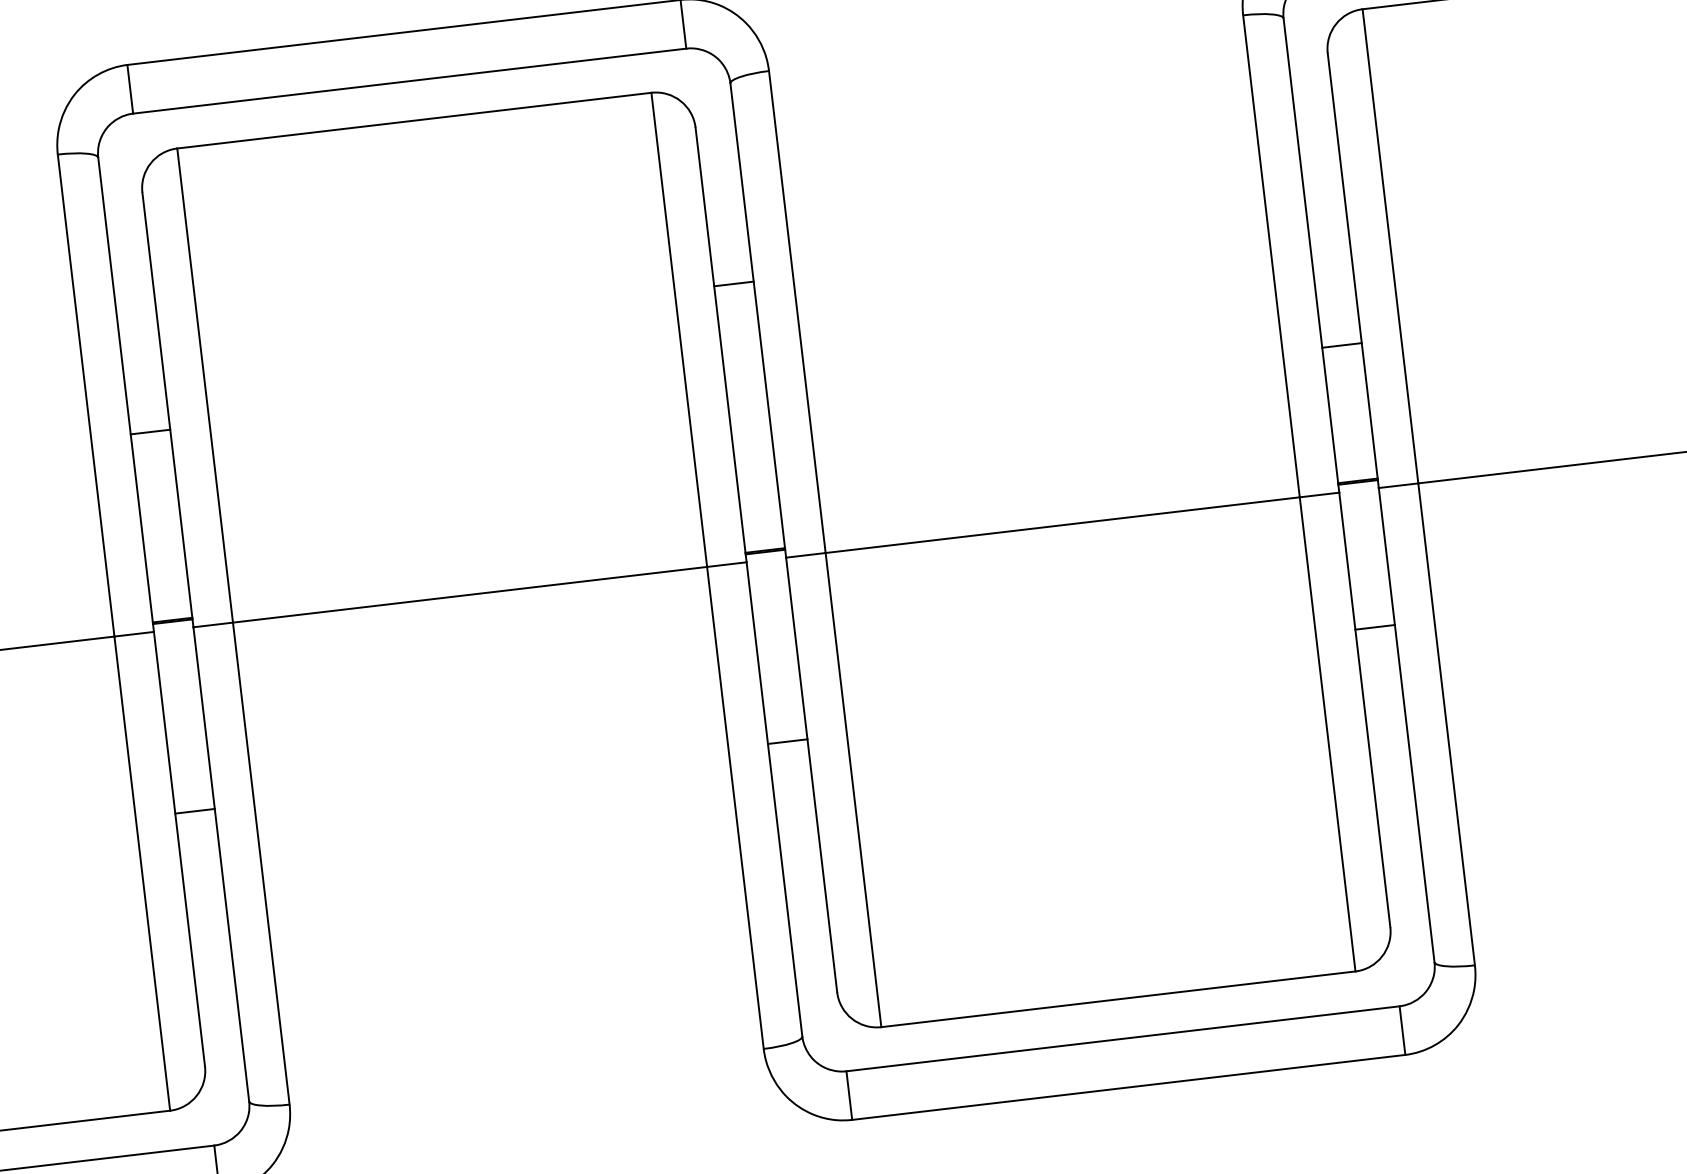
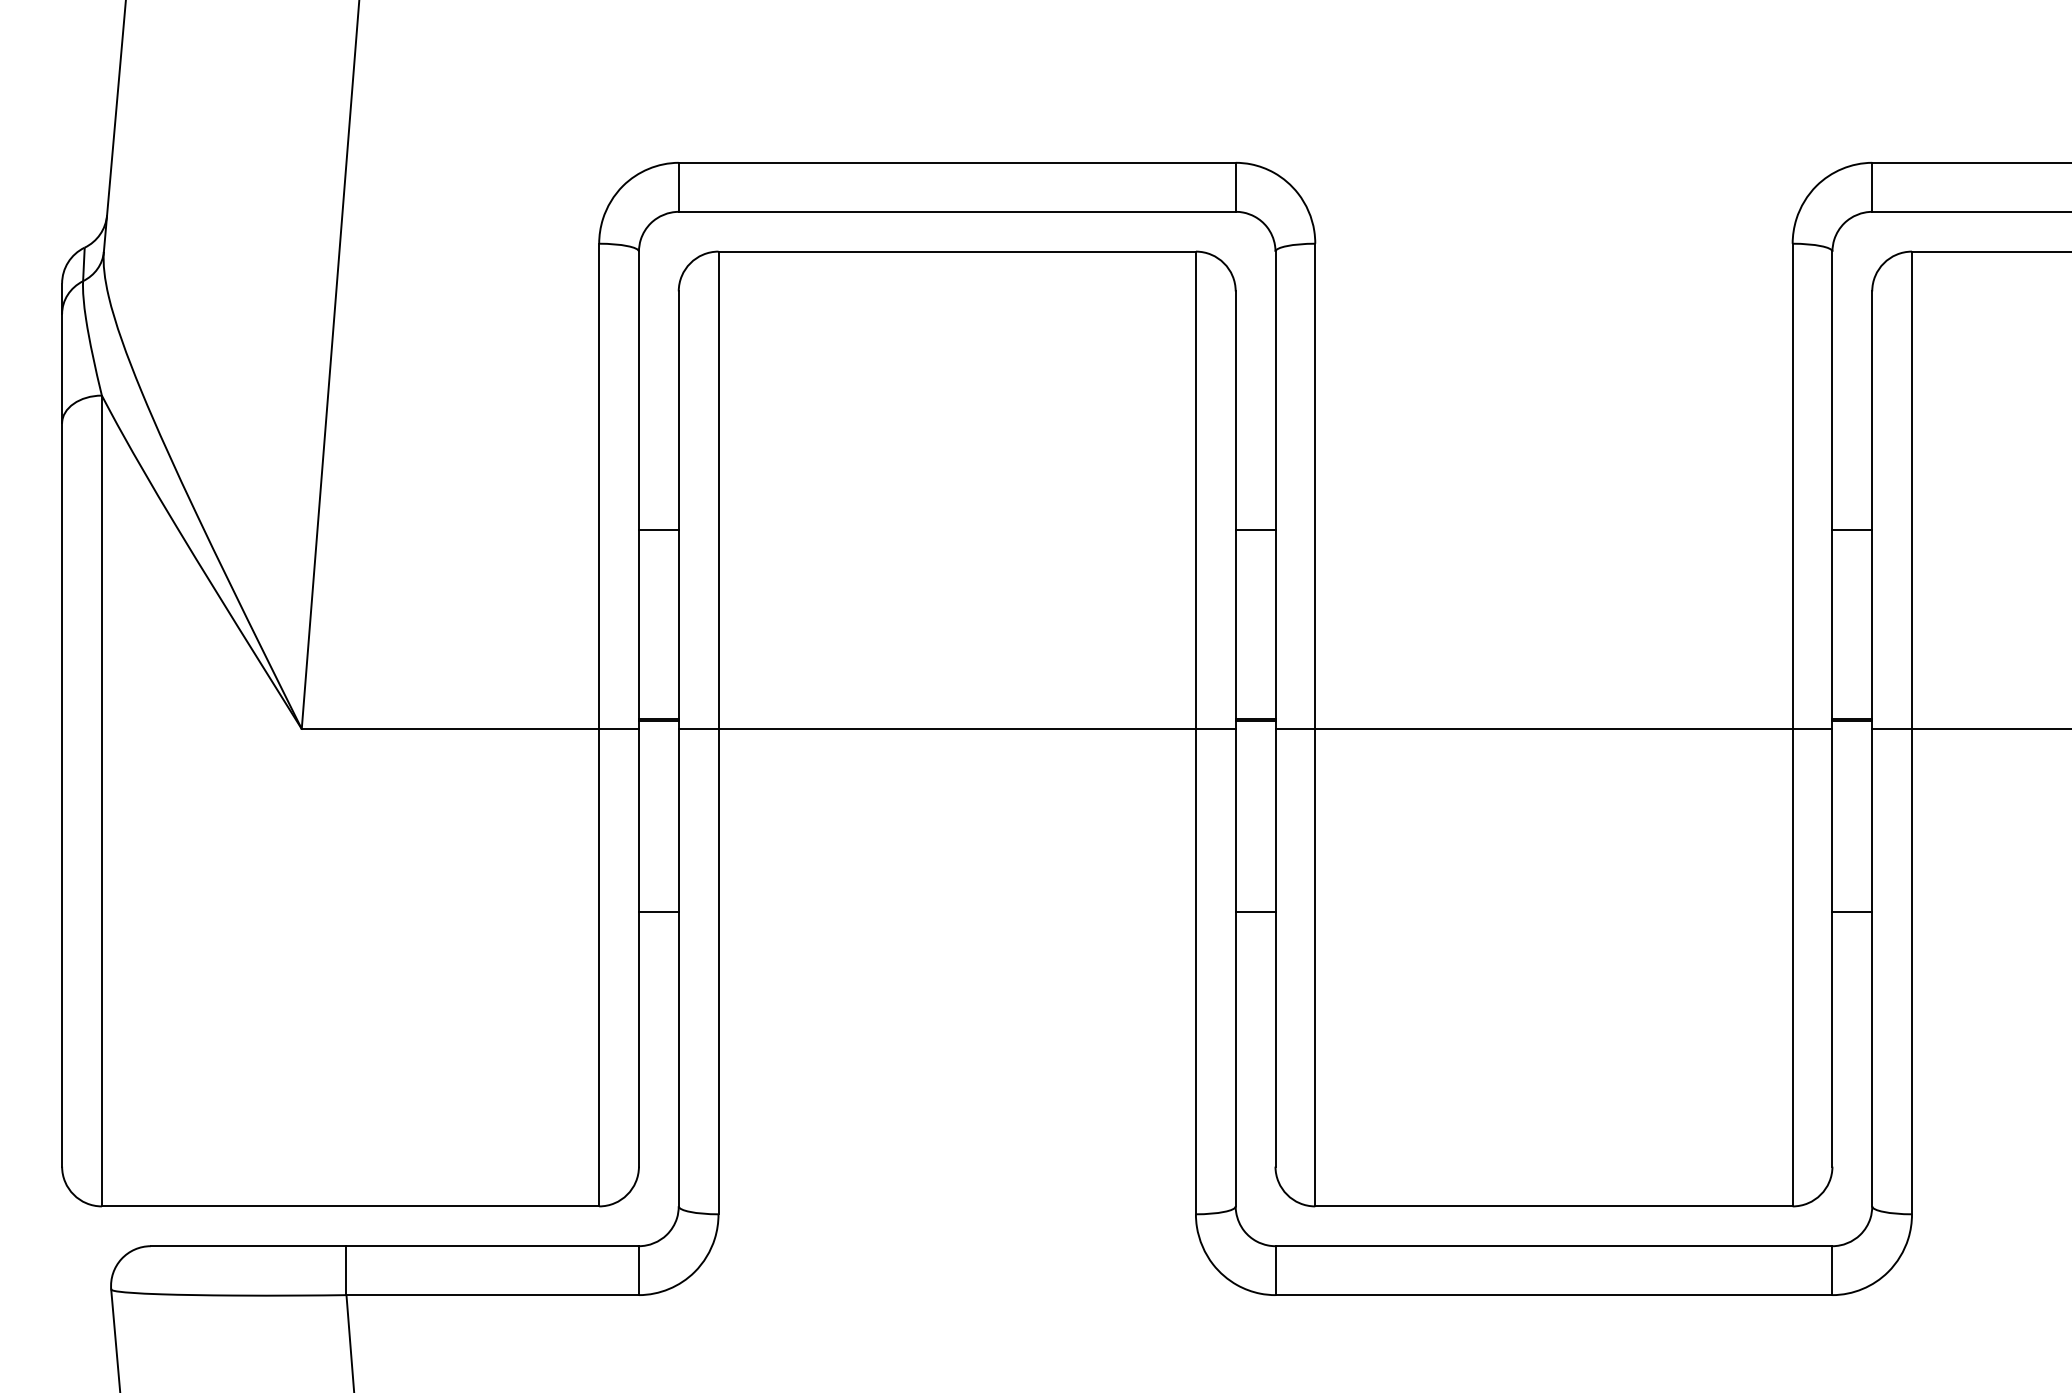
line: (733, 284) -> (1255, 530), moved
line: (1342, 345) -> (1852, 530), moved
line: (1375, 626) -> (1852, 911), moved

